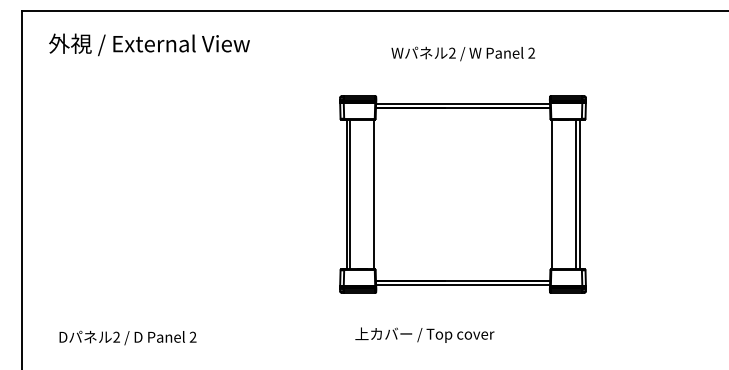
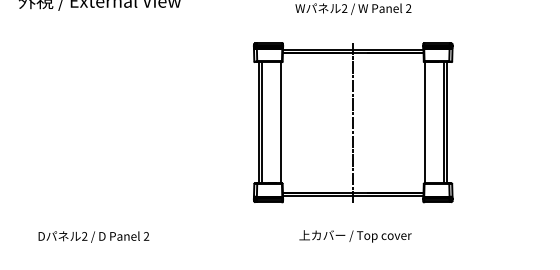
line: (463, 194) -> (353, 122), added
text: (424, 334) -> (355, 235), moved
text: (127, 337) -> (93, 236), moved

